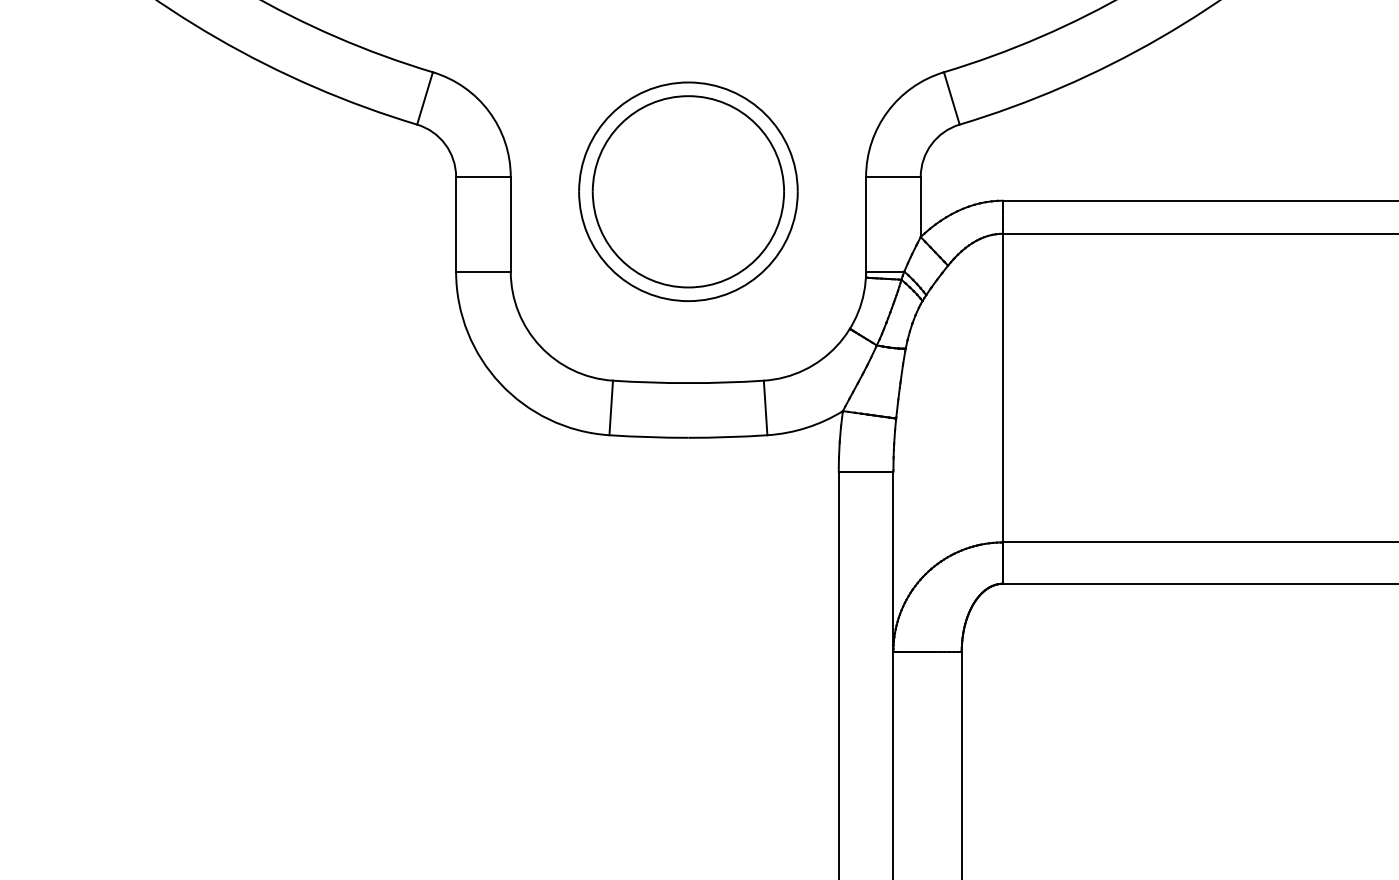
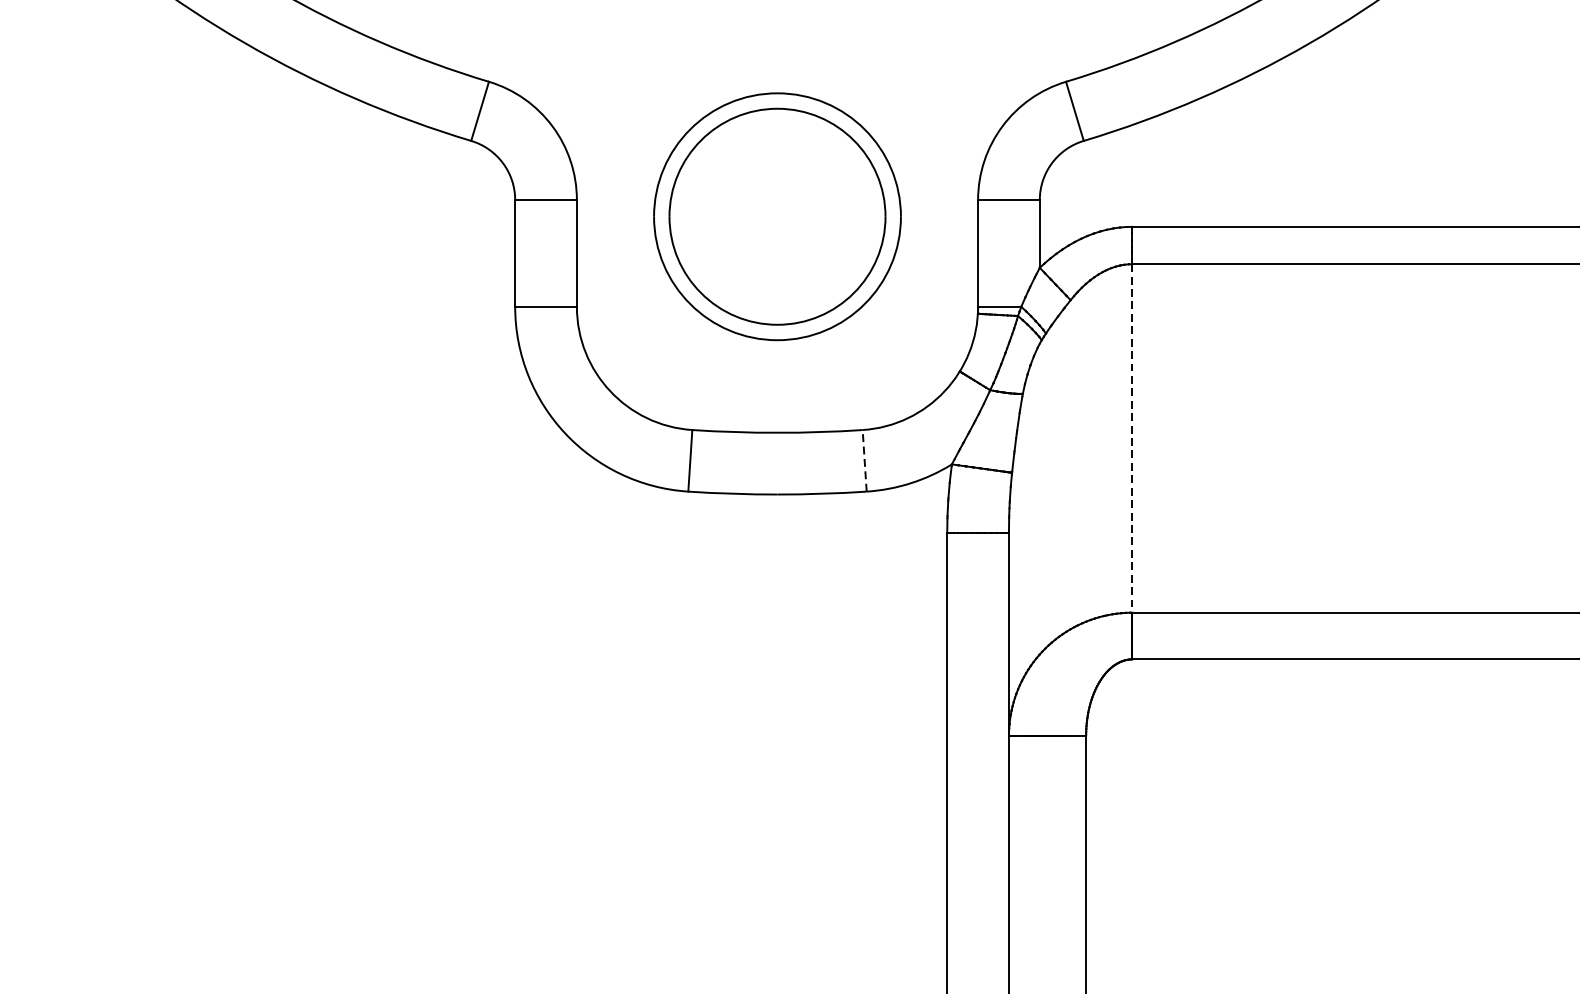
line: (1002, 388) -> (1132, 438), solid -> dashed
line: (765, 407) -> (864, 460), solid -> dashed

